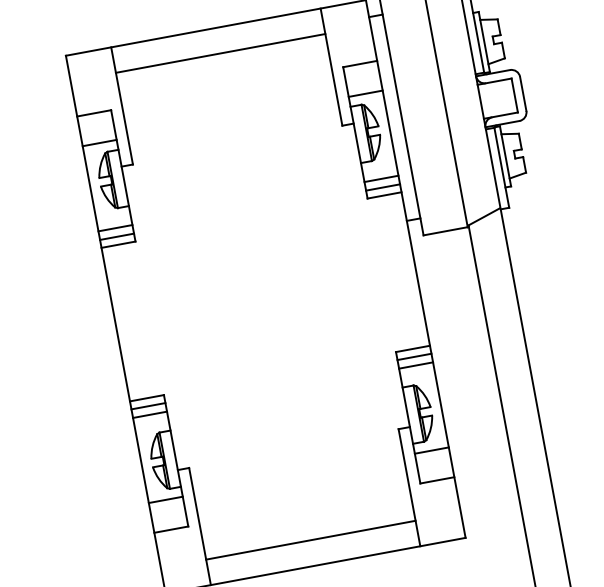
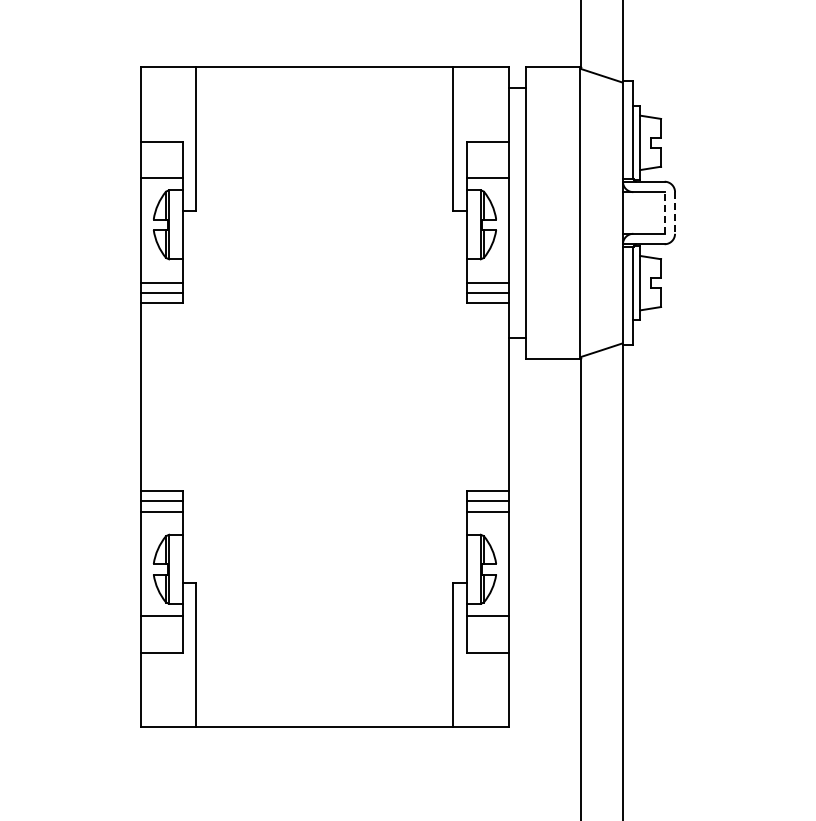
line: (220, 53) -> (324, 98), removed
line: (523, 93) -> (675, 212), solid -> dashed
line: (514, 95) -> (664, 212), solid -> dashed
line: (310, 540) -> (324, 695), removed

